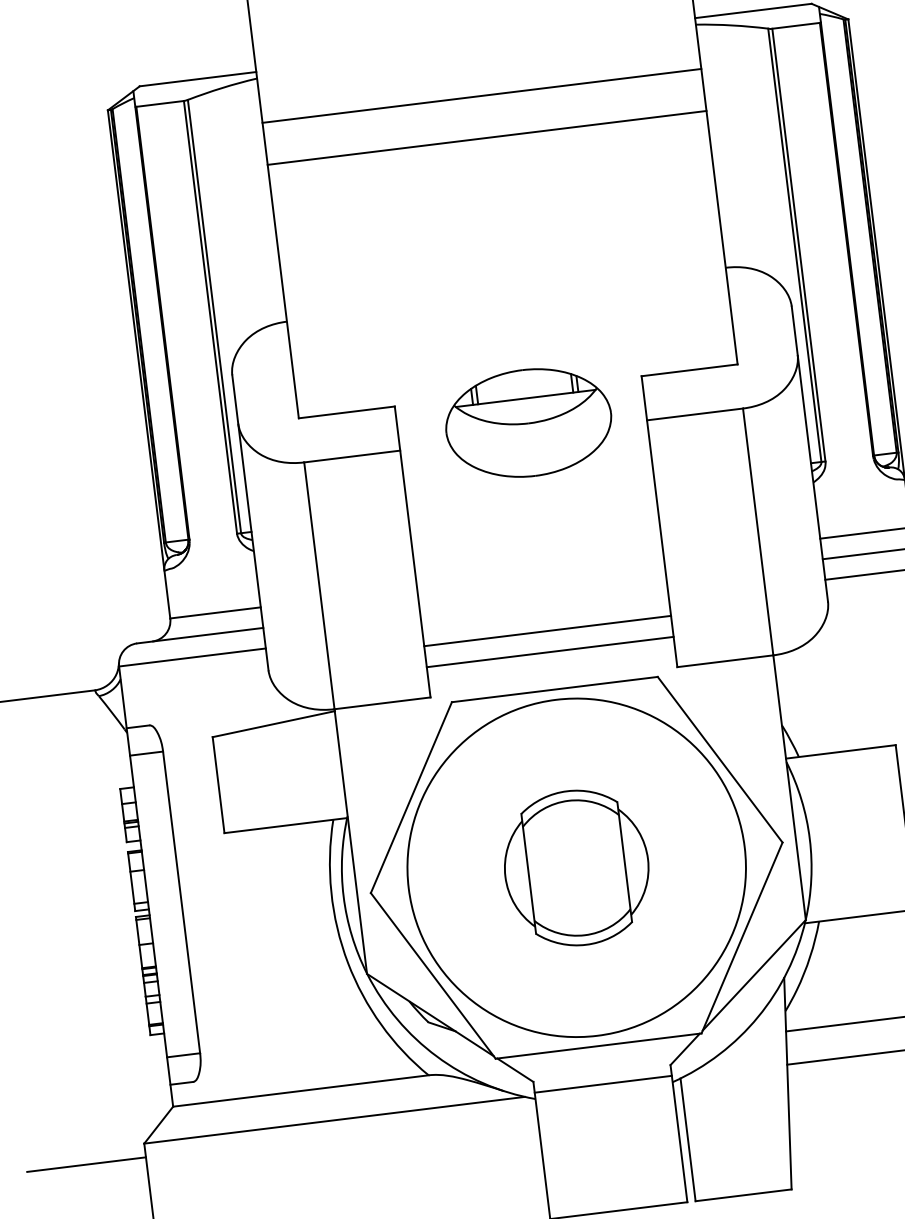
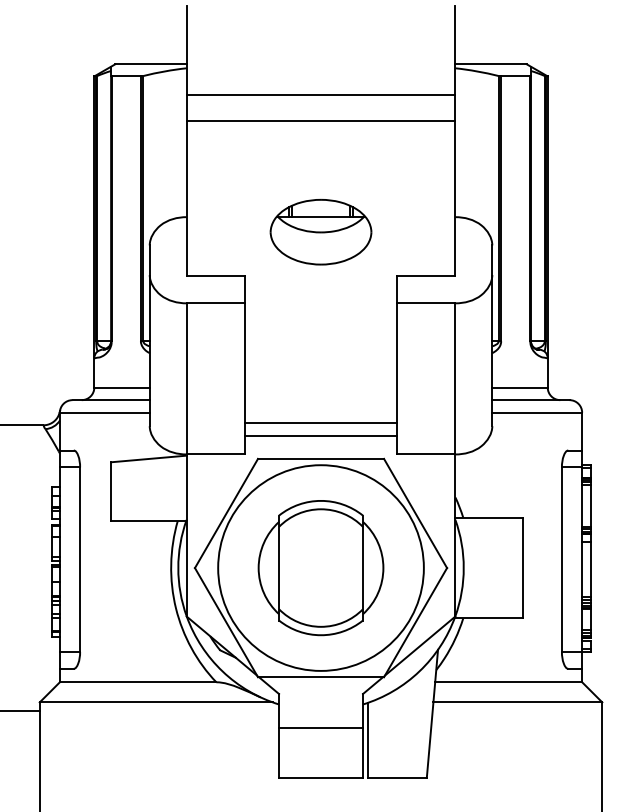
part: (527, 423) -> (320, 232), moved
part: (575, 868) -> (320, 568), size x1.43
line: (604, 1084) -> (321, 727), moved

